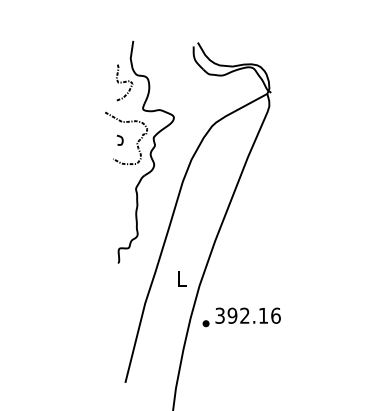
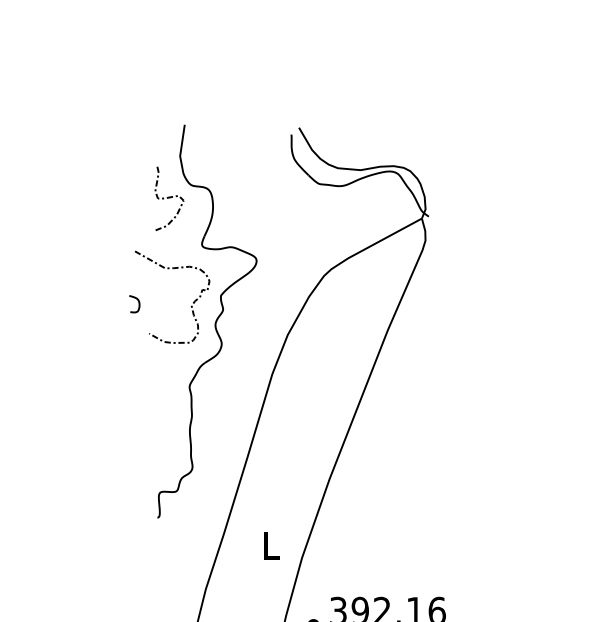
curve: (119, 137) -> (133, 299), moved

